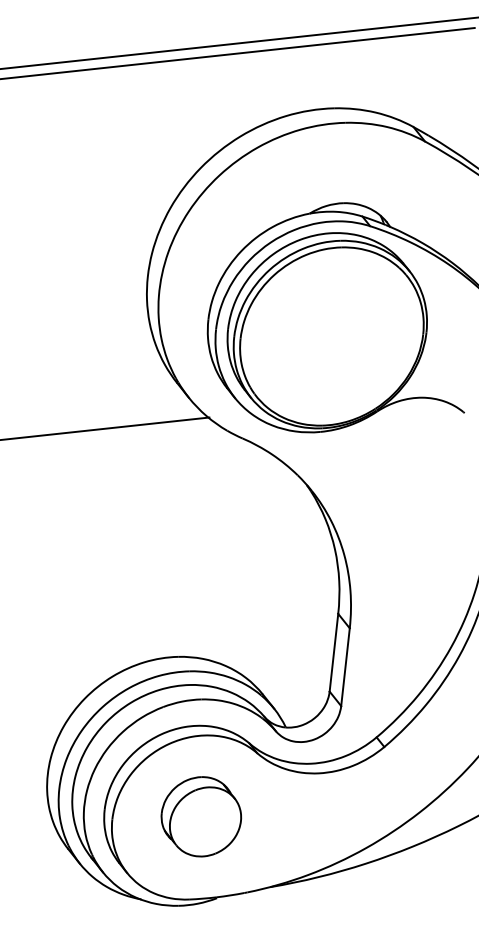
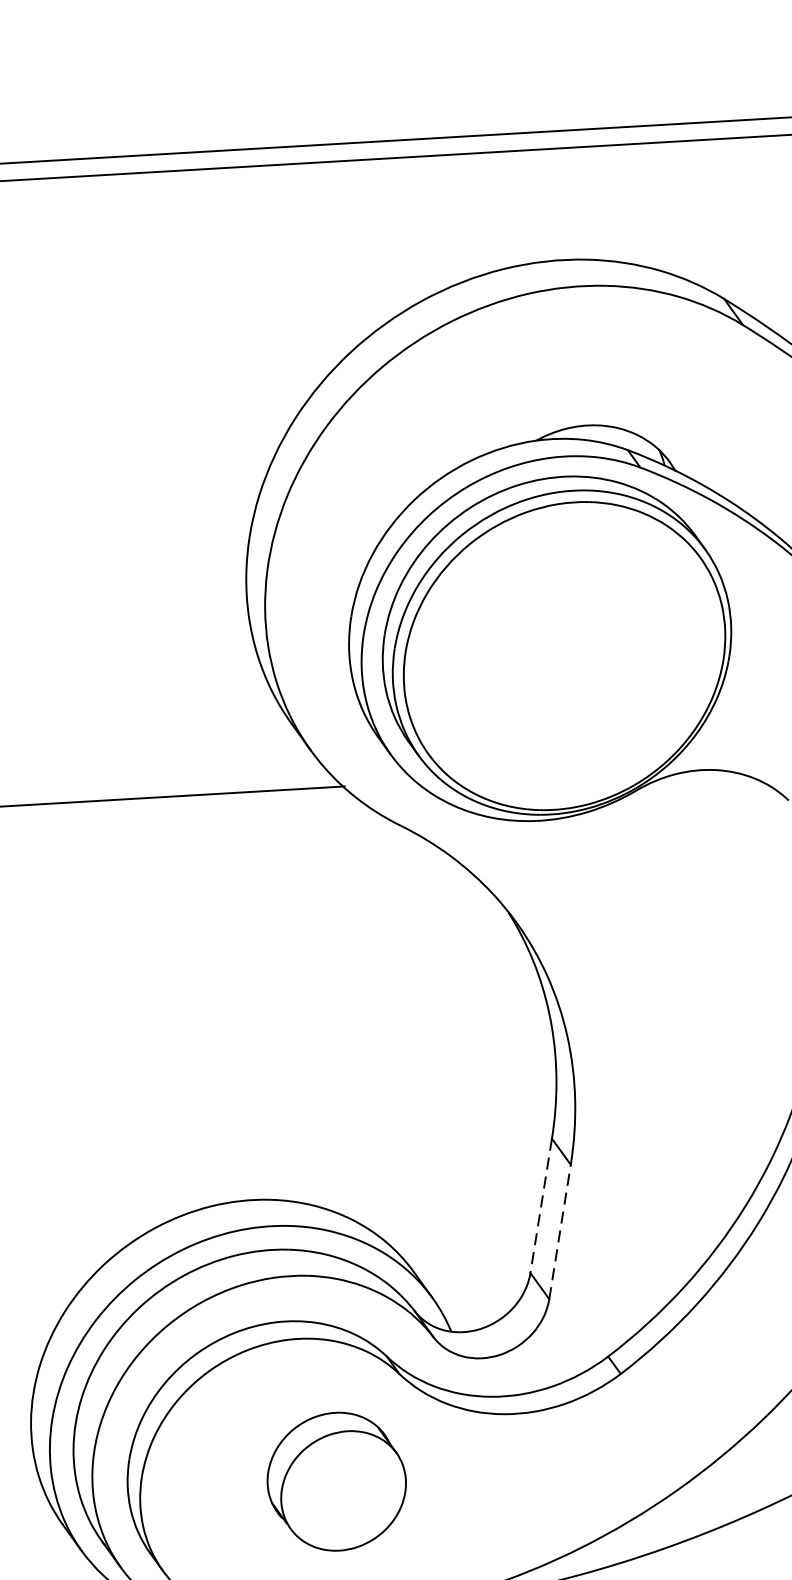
line: (333, 653) -> (540, 1207), solid -> dashed
line: (345, 666) -> (560, 1230), solid -> dashed
part: (201, 816) -> (337, 1481), moved

